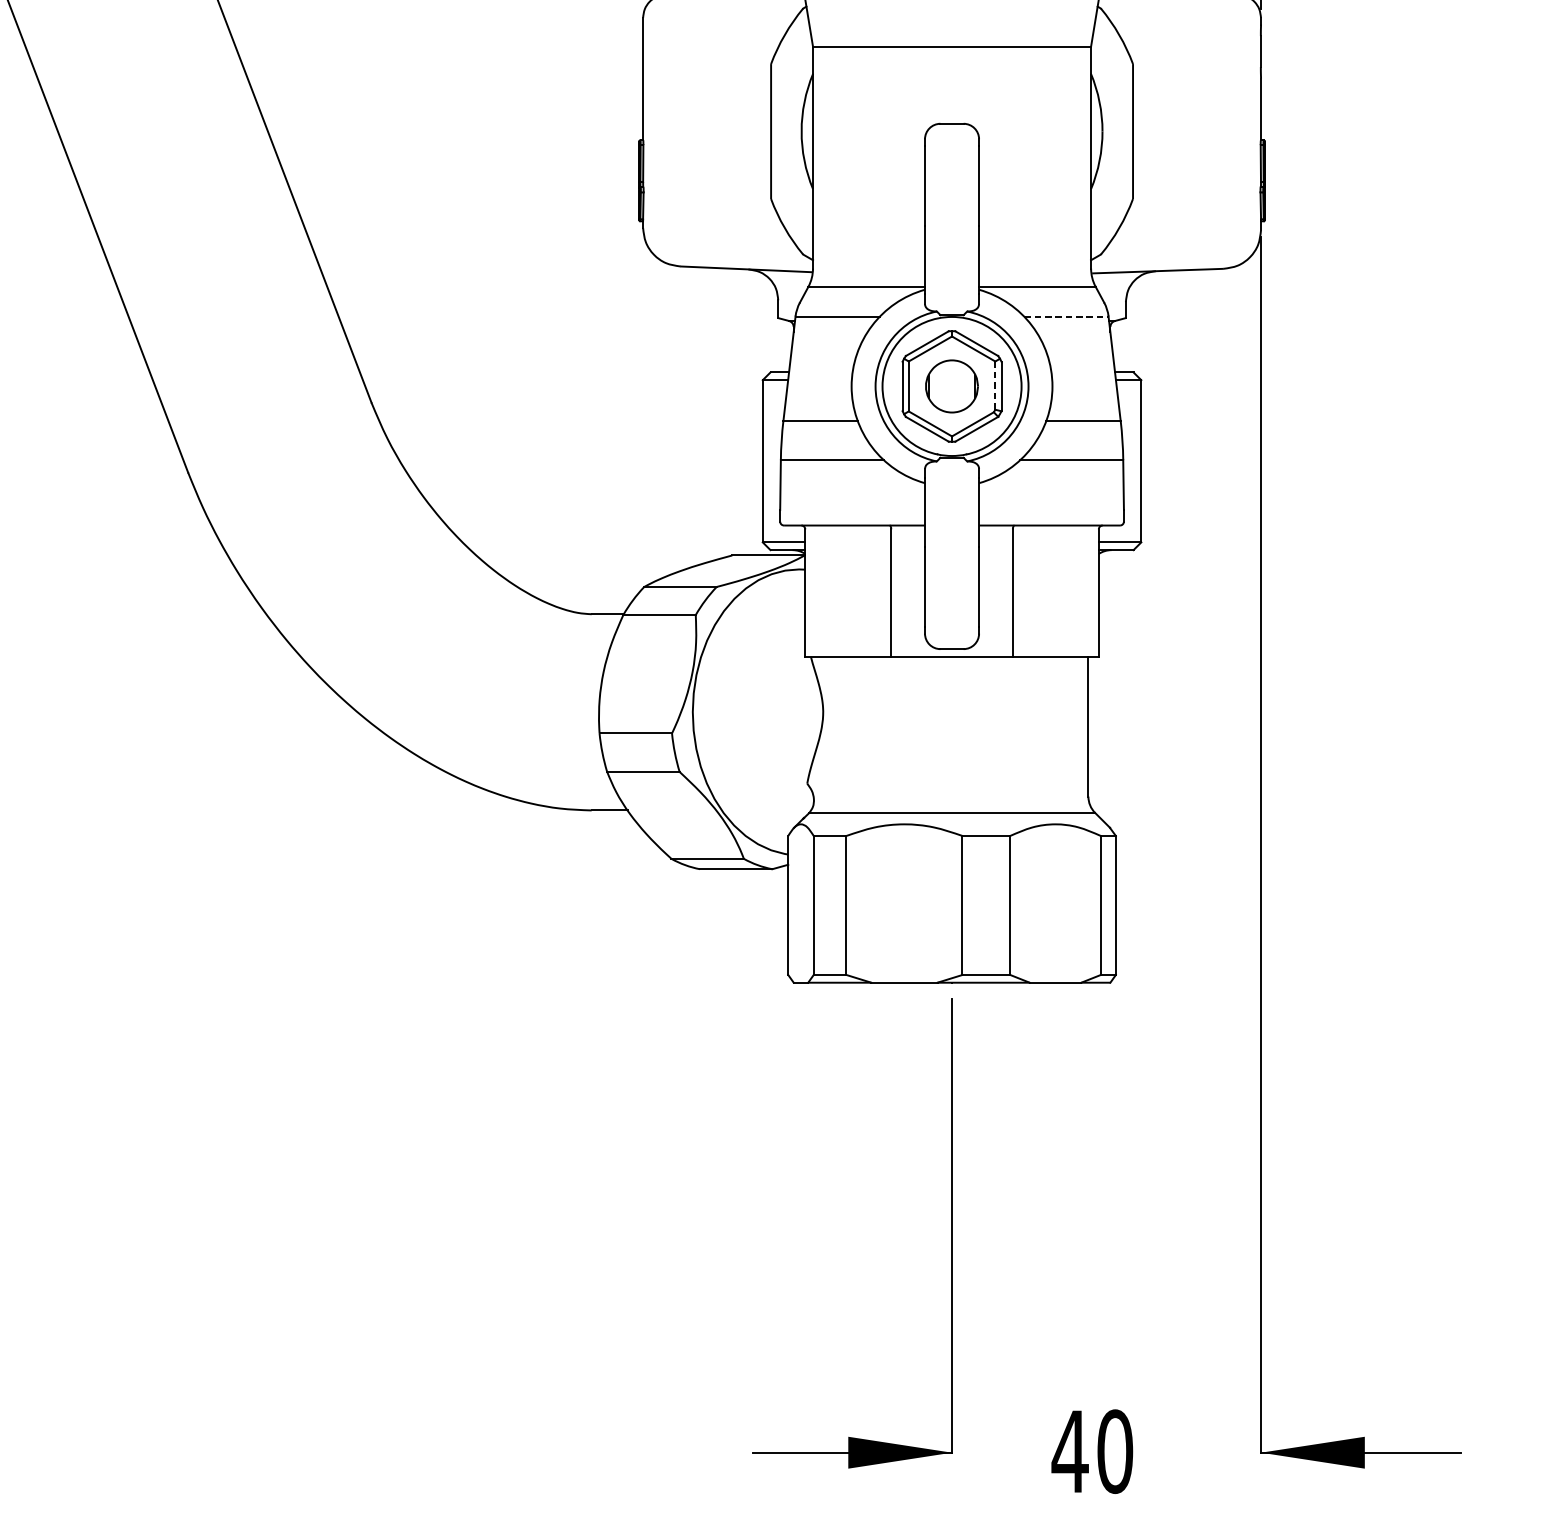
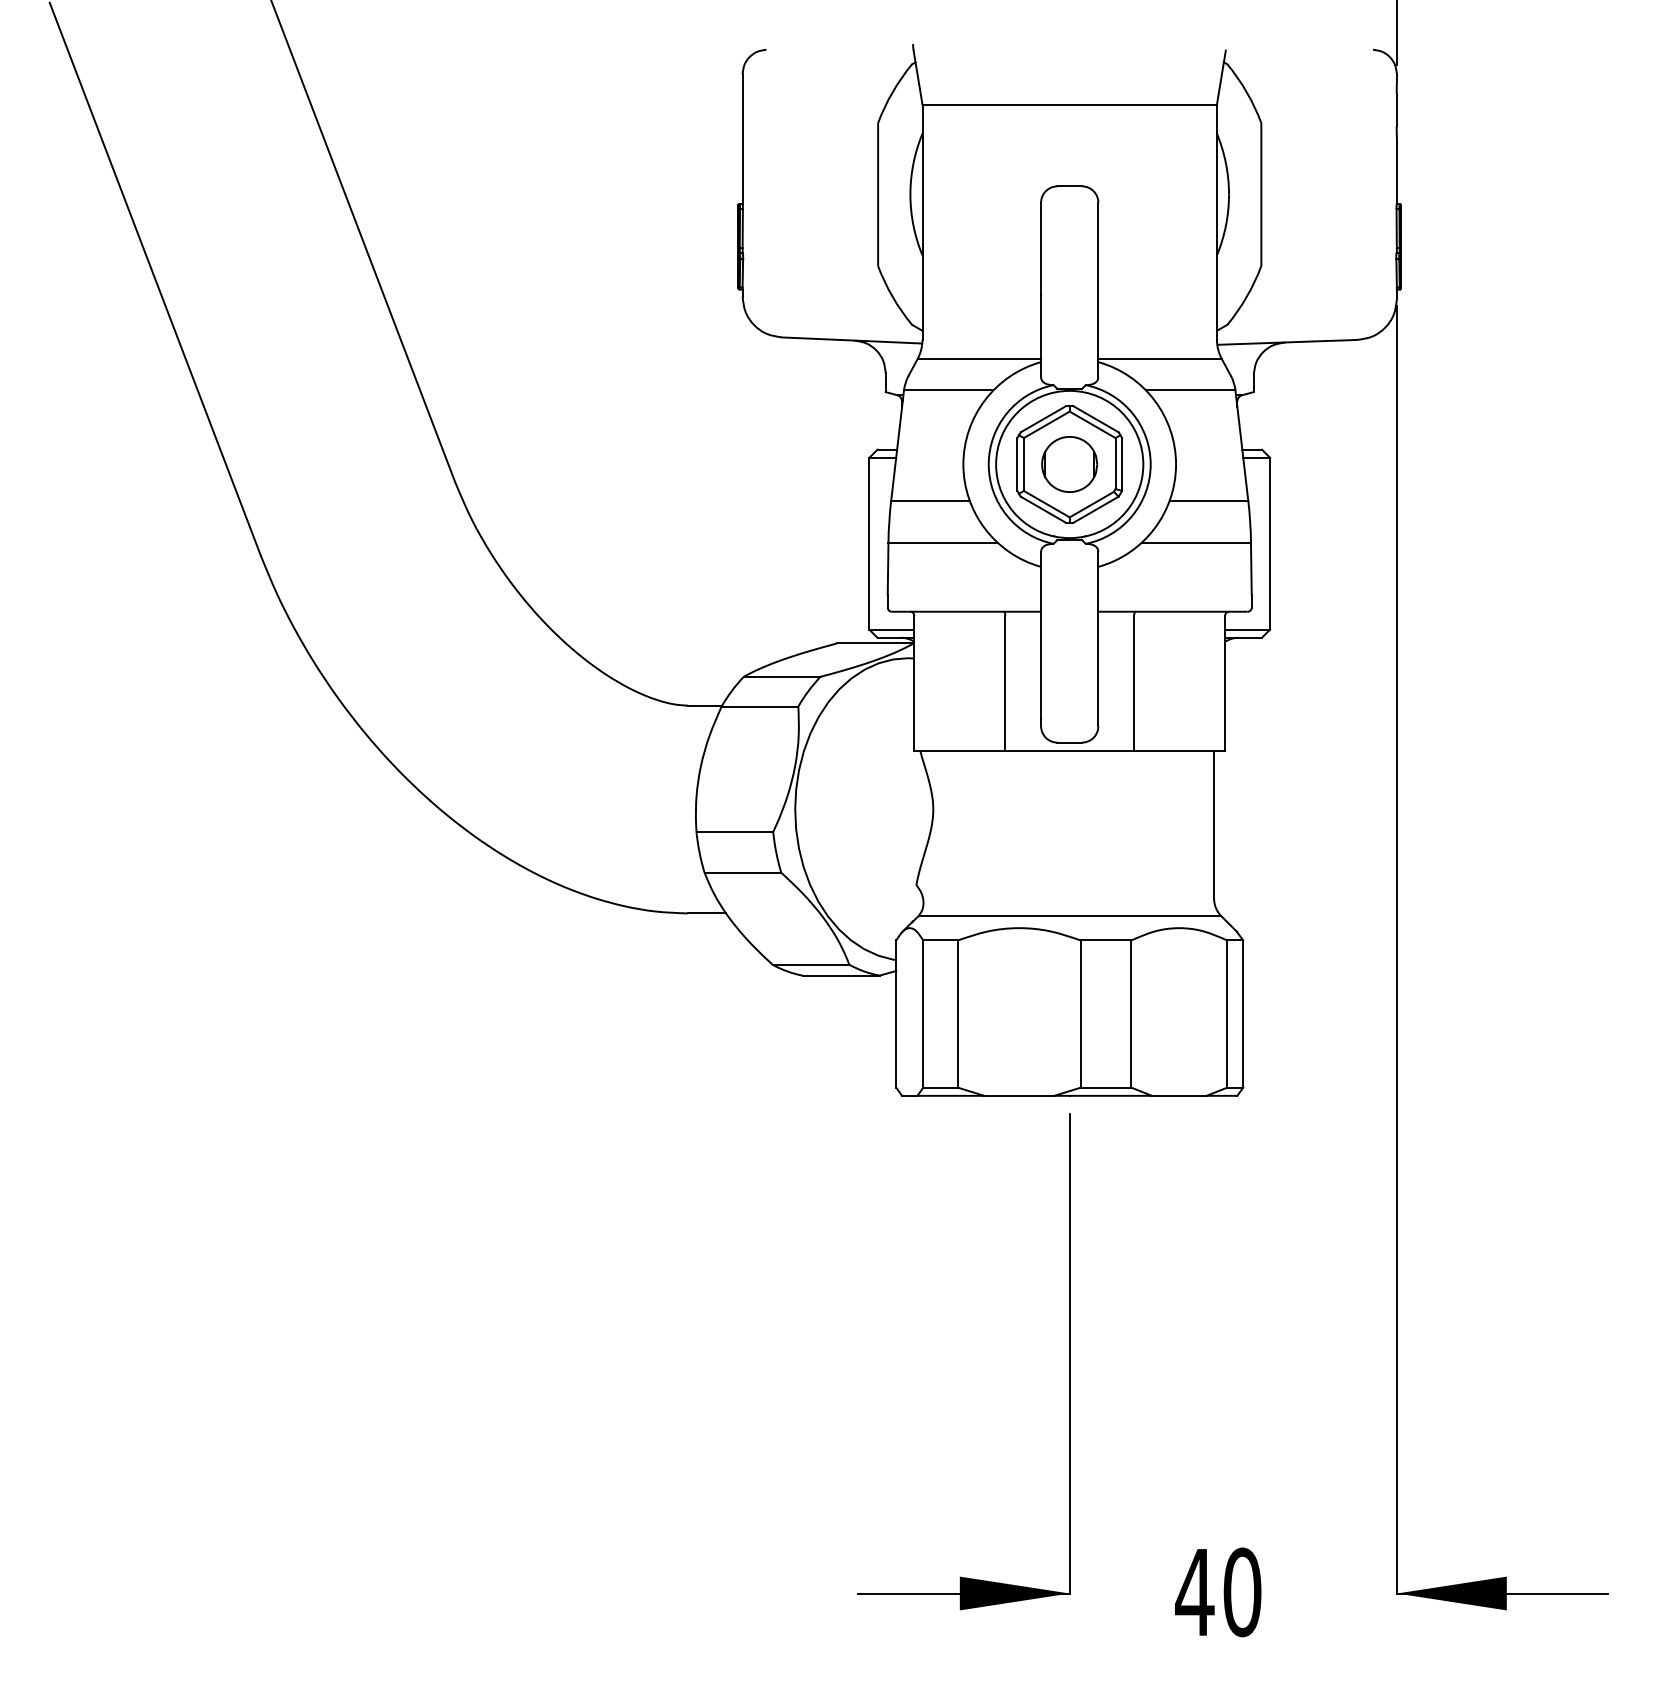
line: (1066, 316) -> (1190, 390), dashed -> solid
line: (995, 385) -> (1115, 463), dashed -> solid

